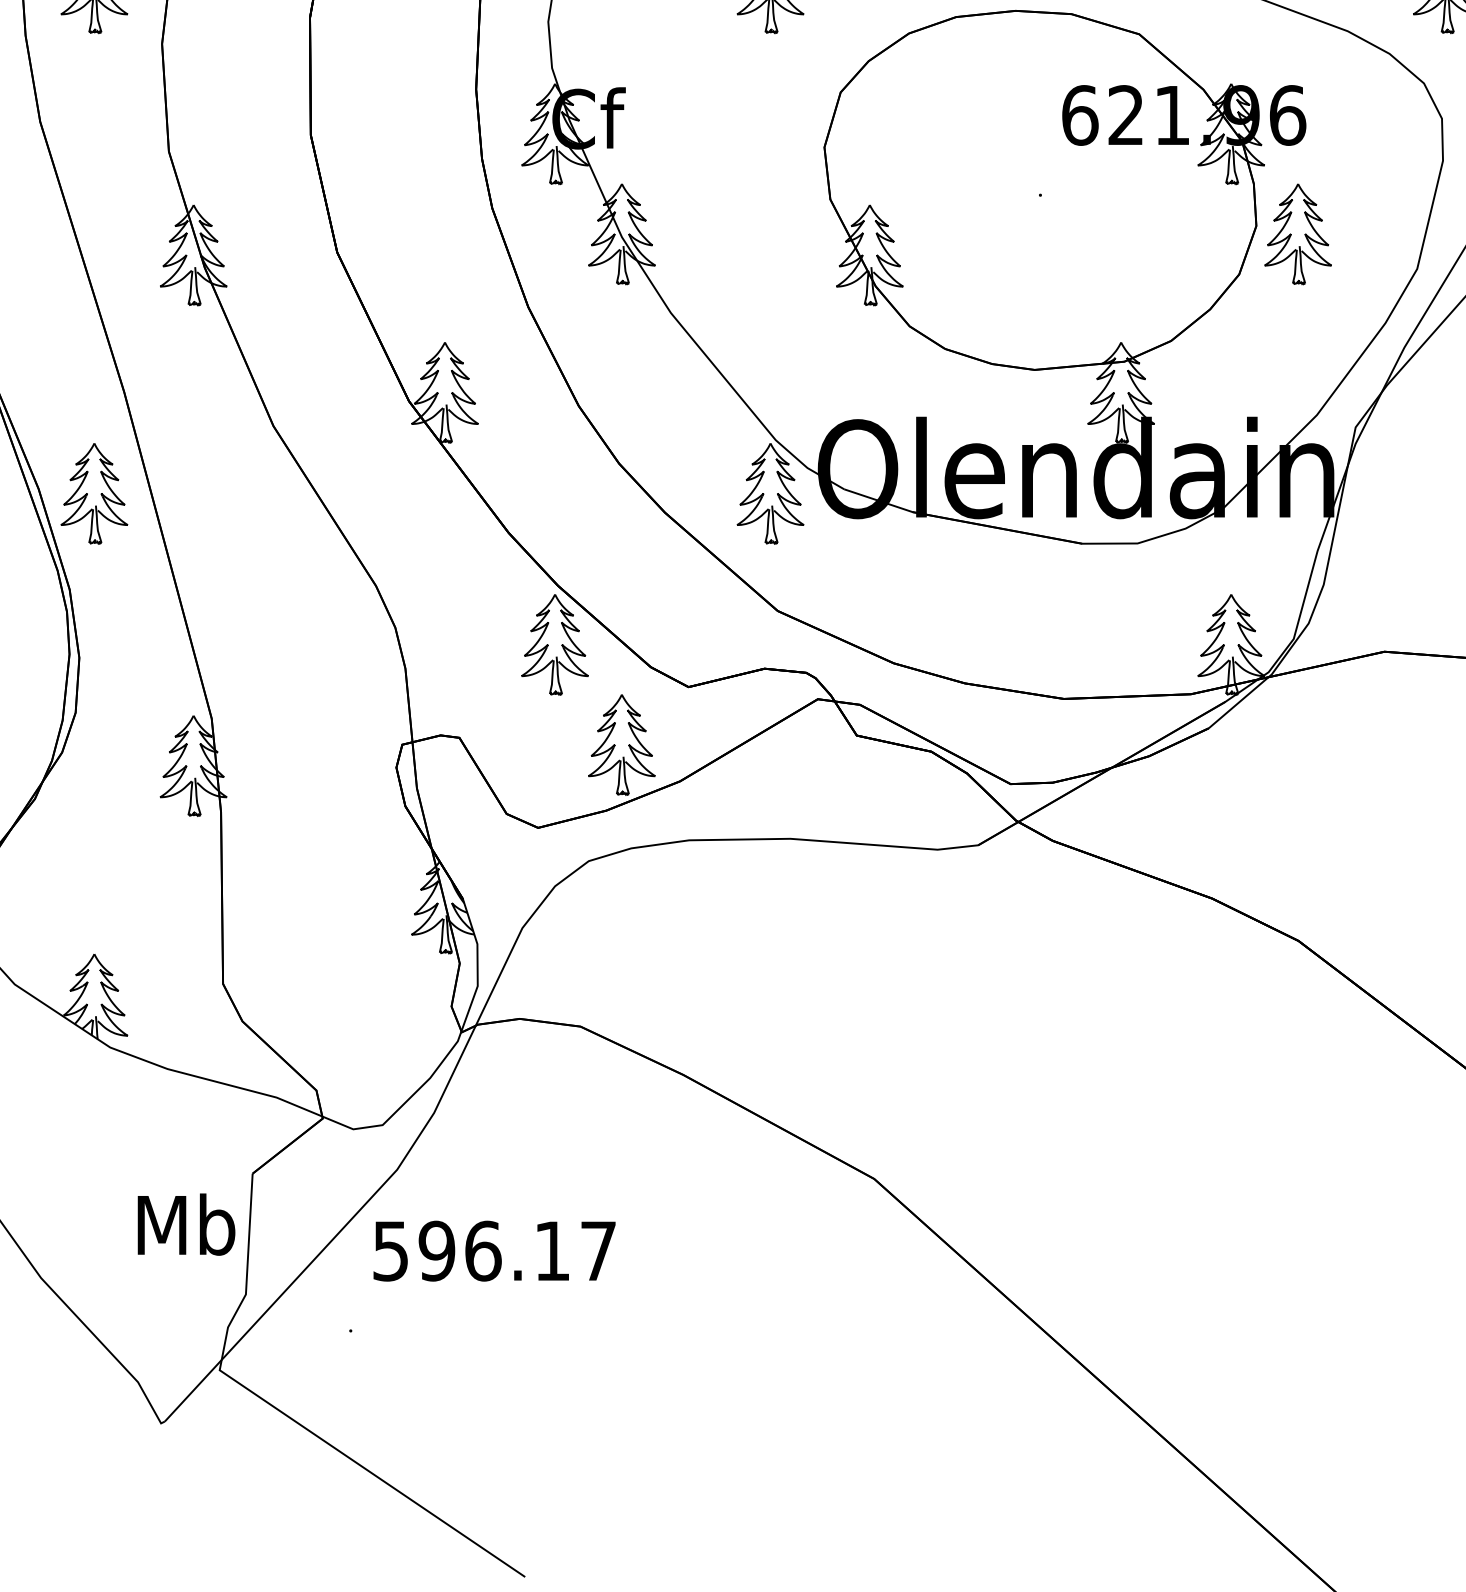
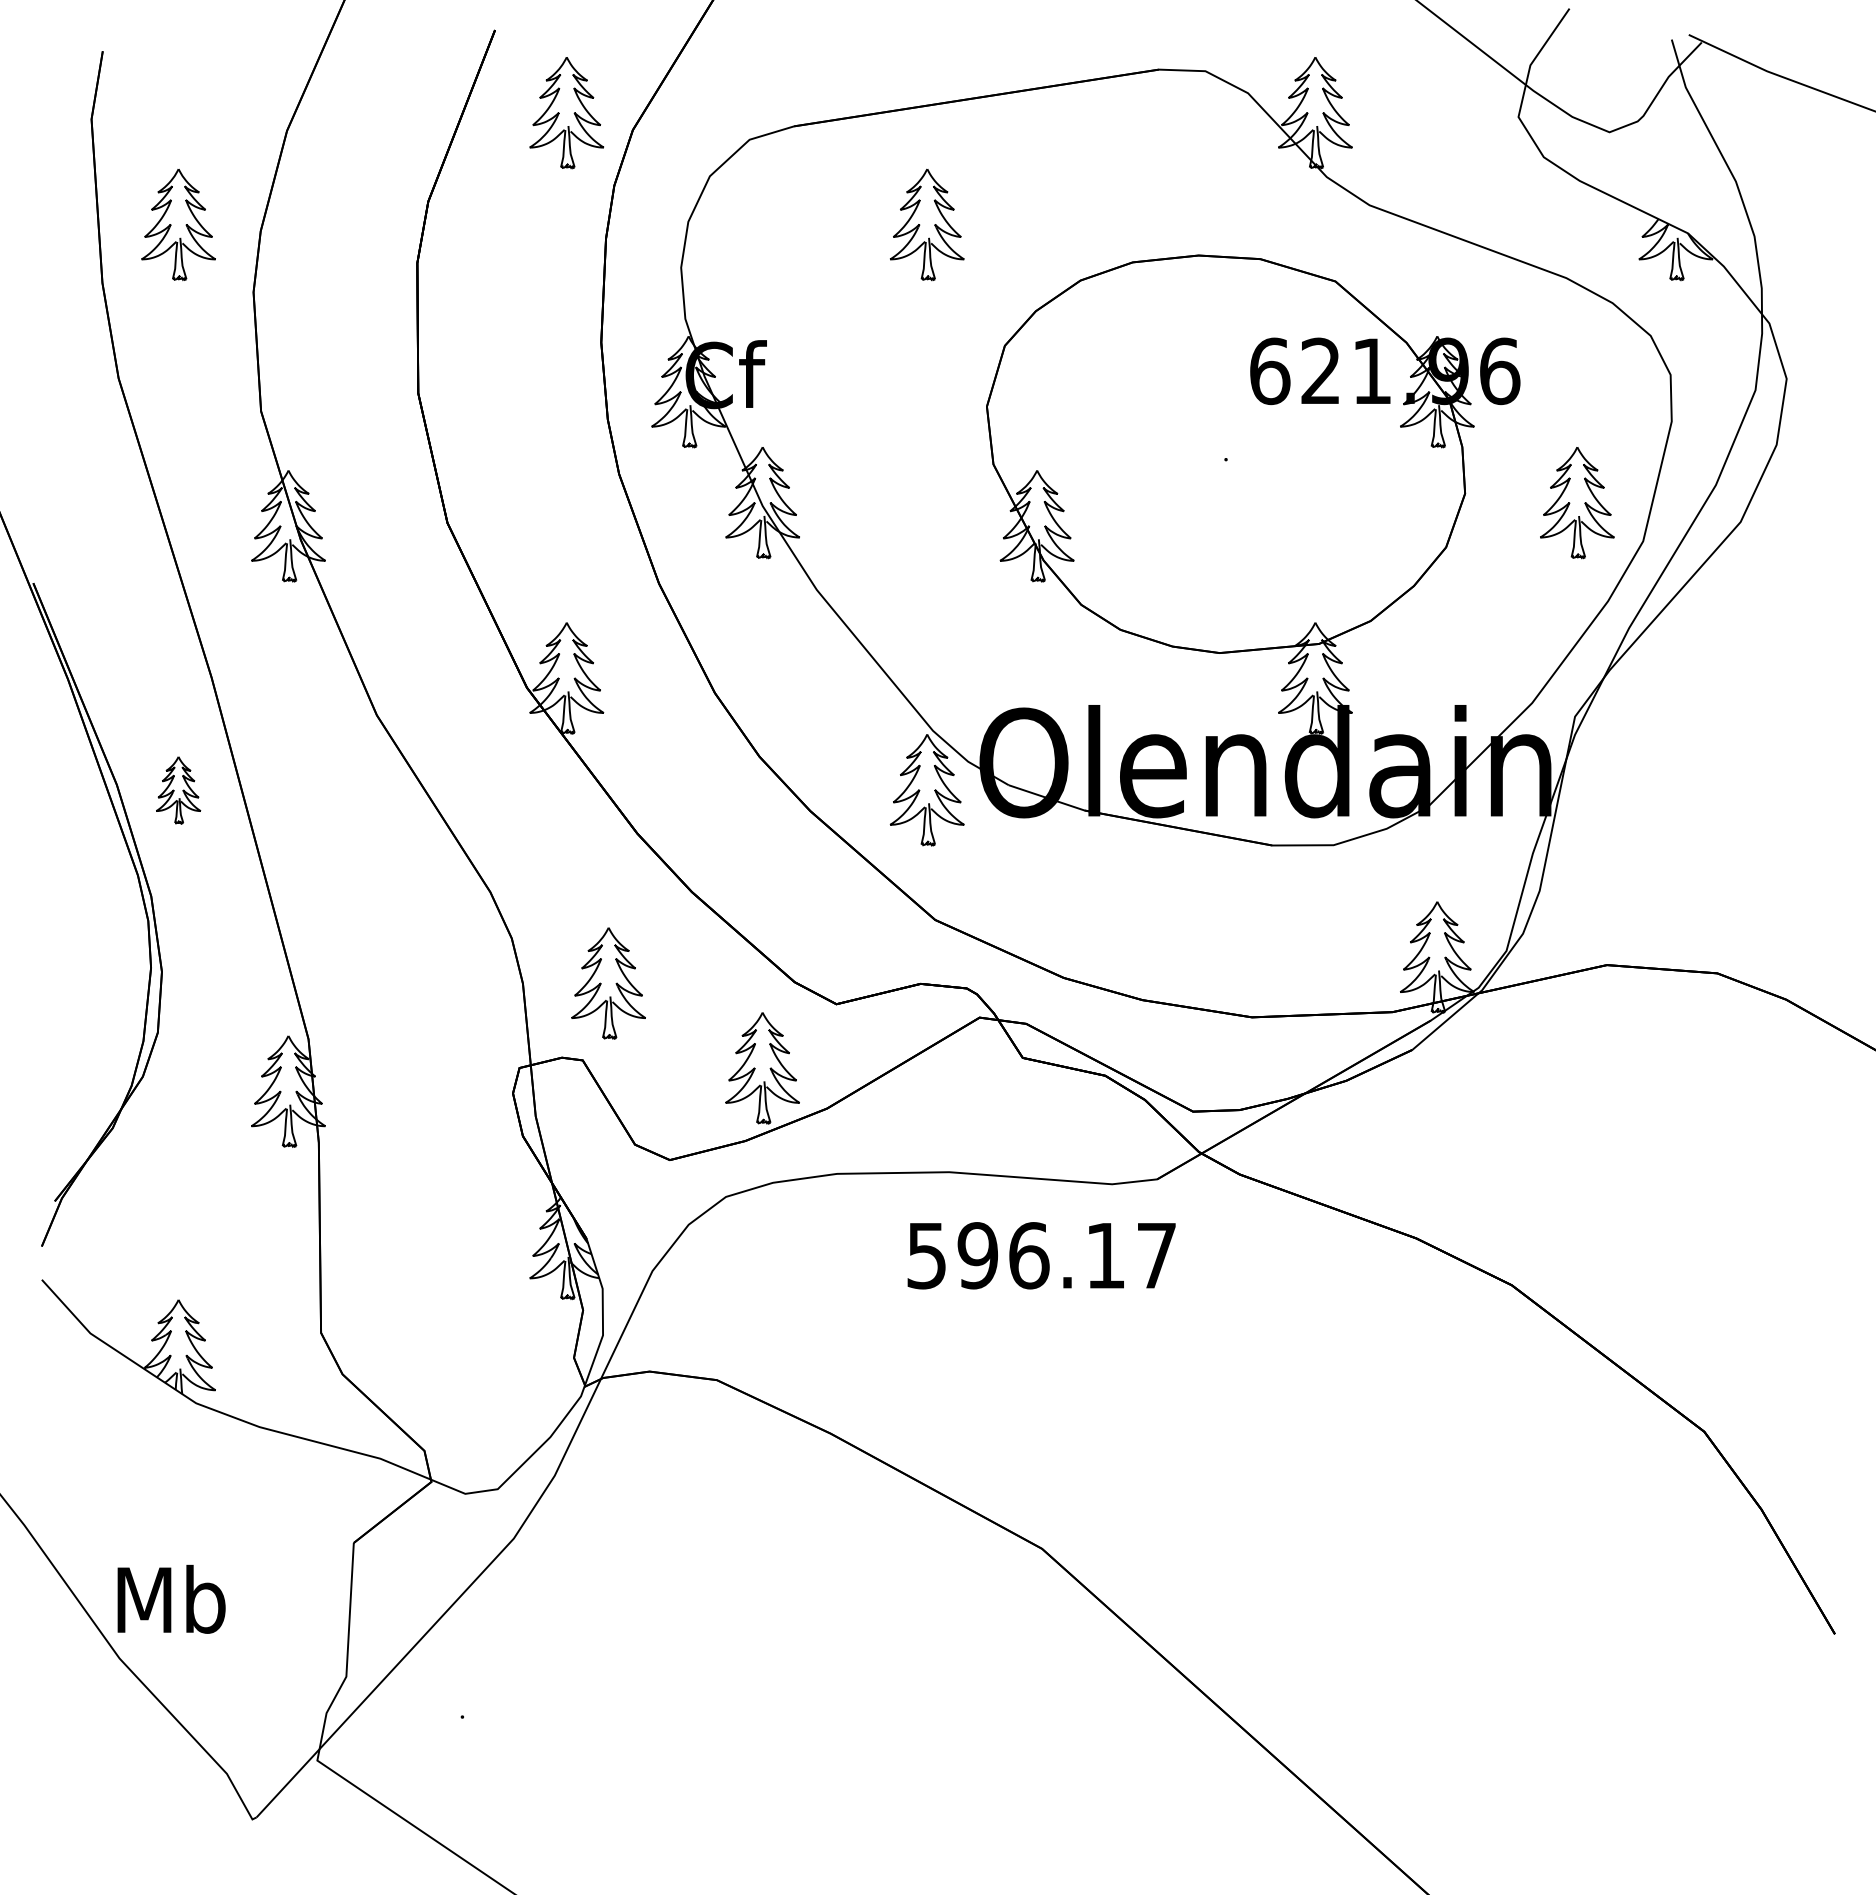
part: (1298, 234) -> (1577, 503), moved
part: (94, 494) -> (178, 790), size x0.6
part: (554, 644) -> (608, 983), moved
text: (186, 1223) -> (171, 1598), moved
text: (494, 1250) -> (1041, 1255), moved

